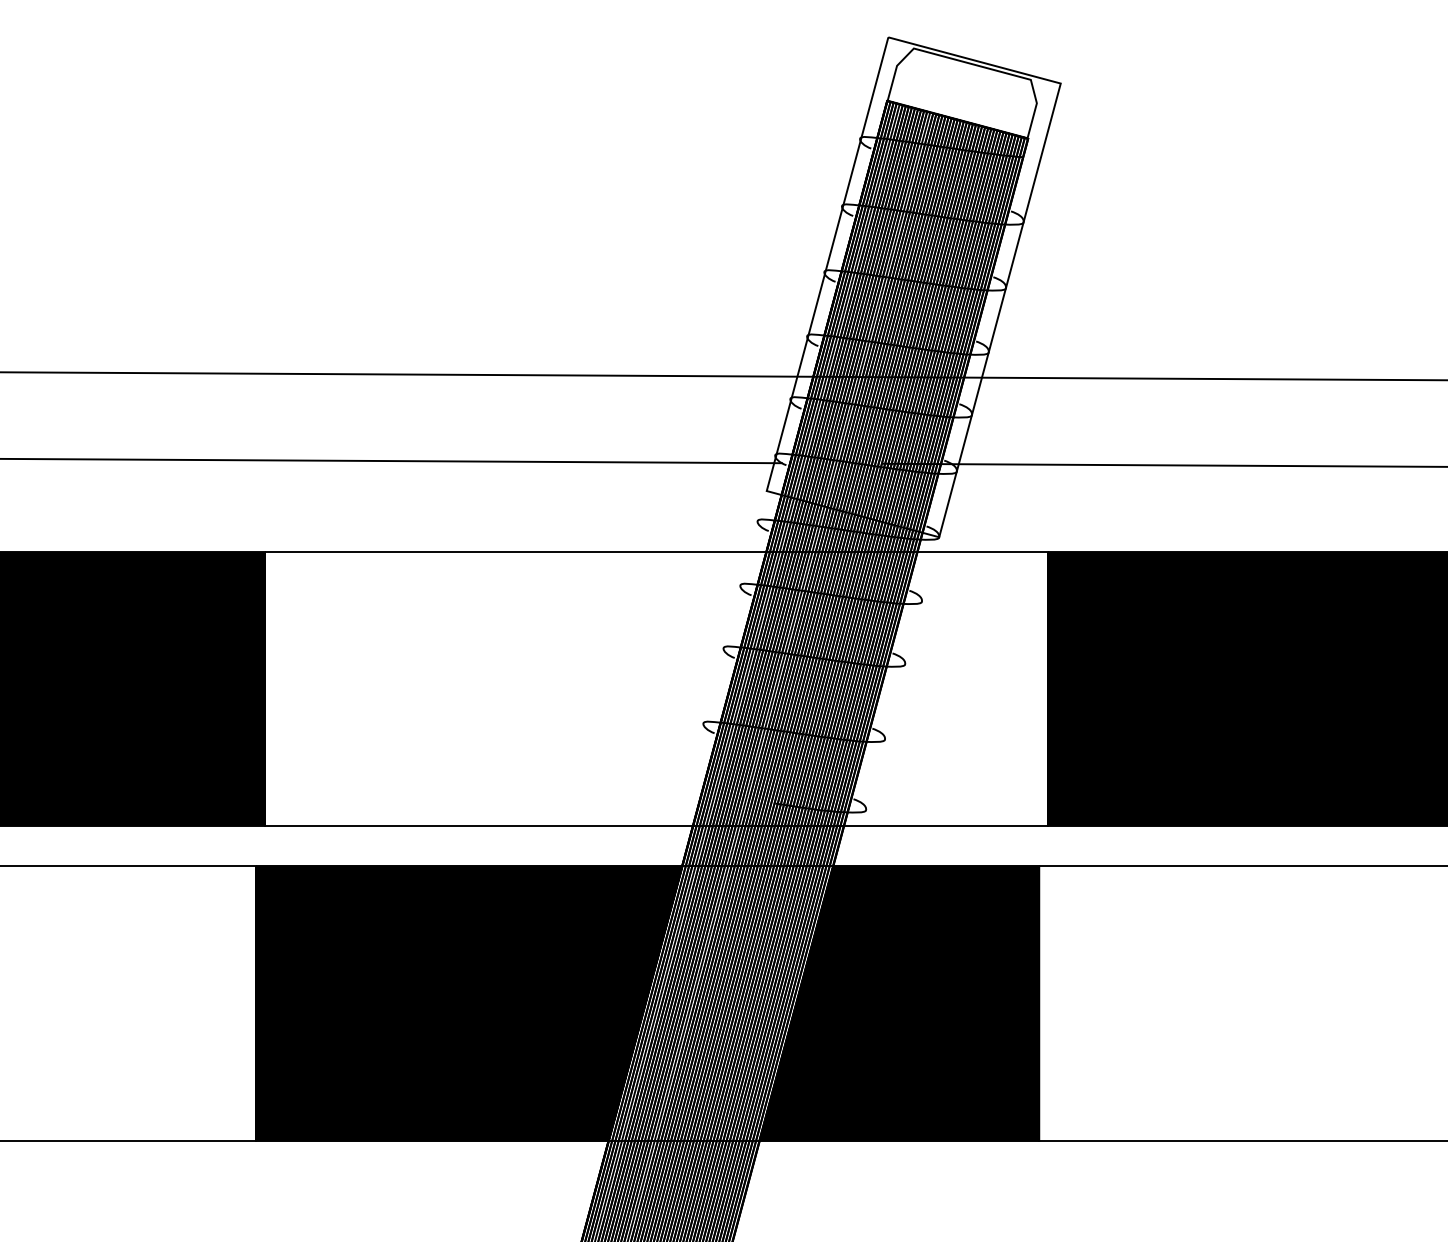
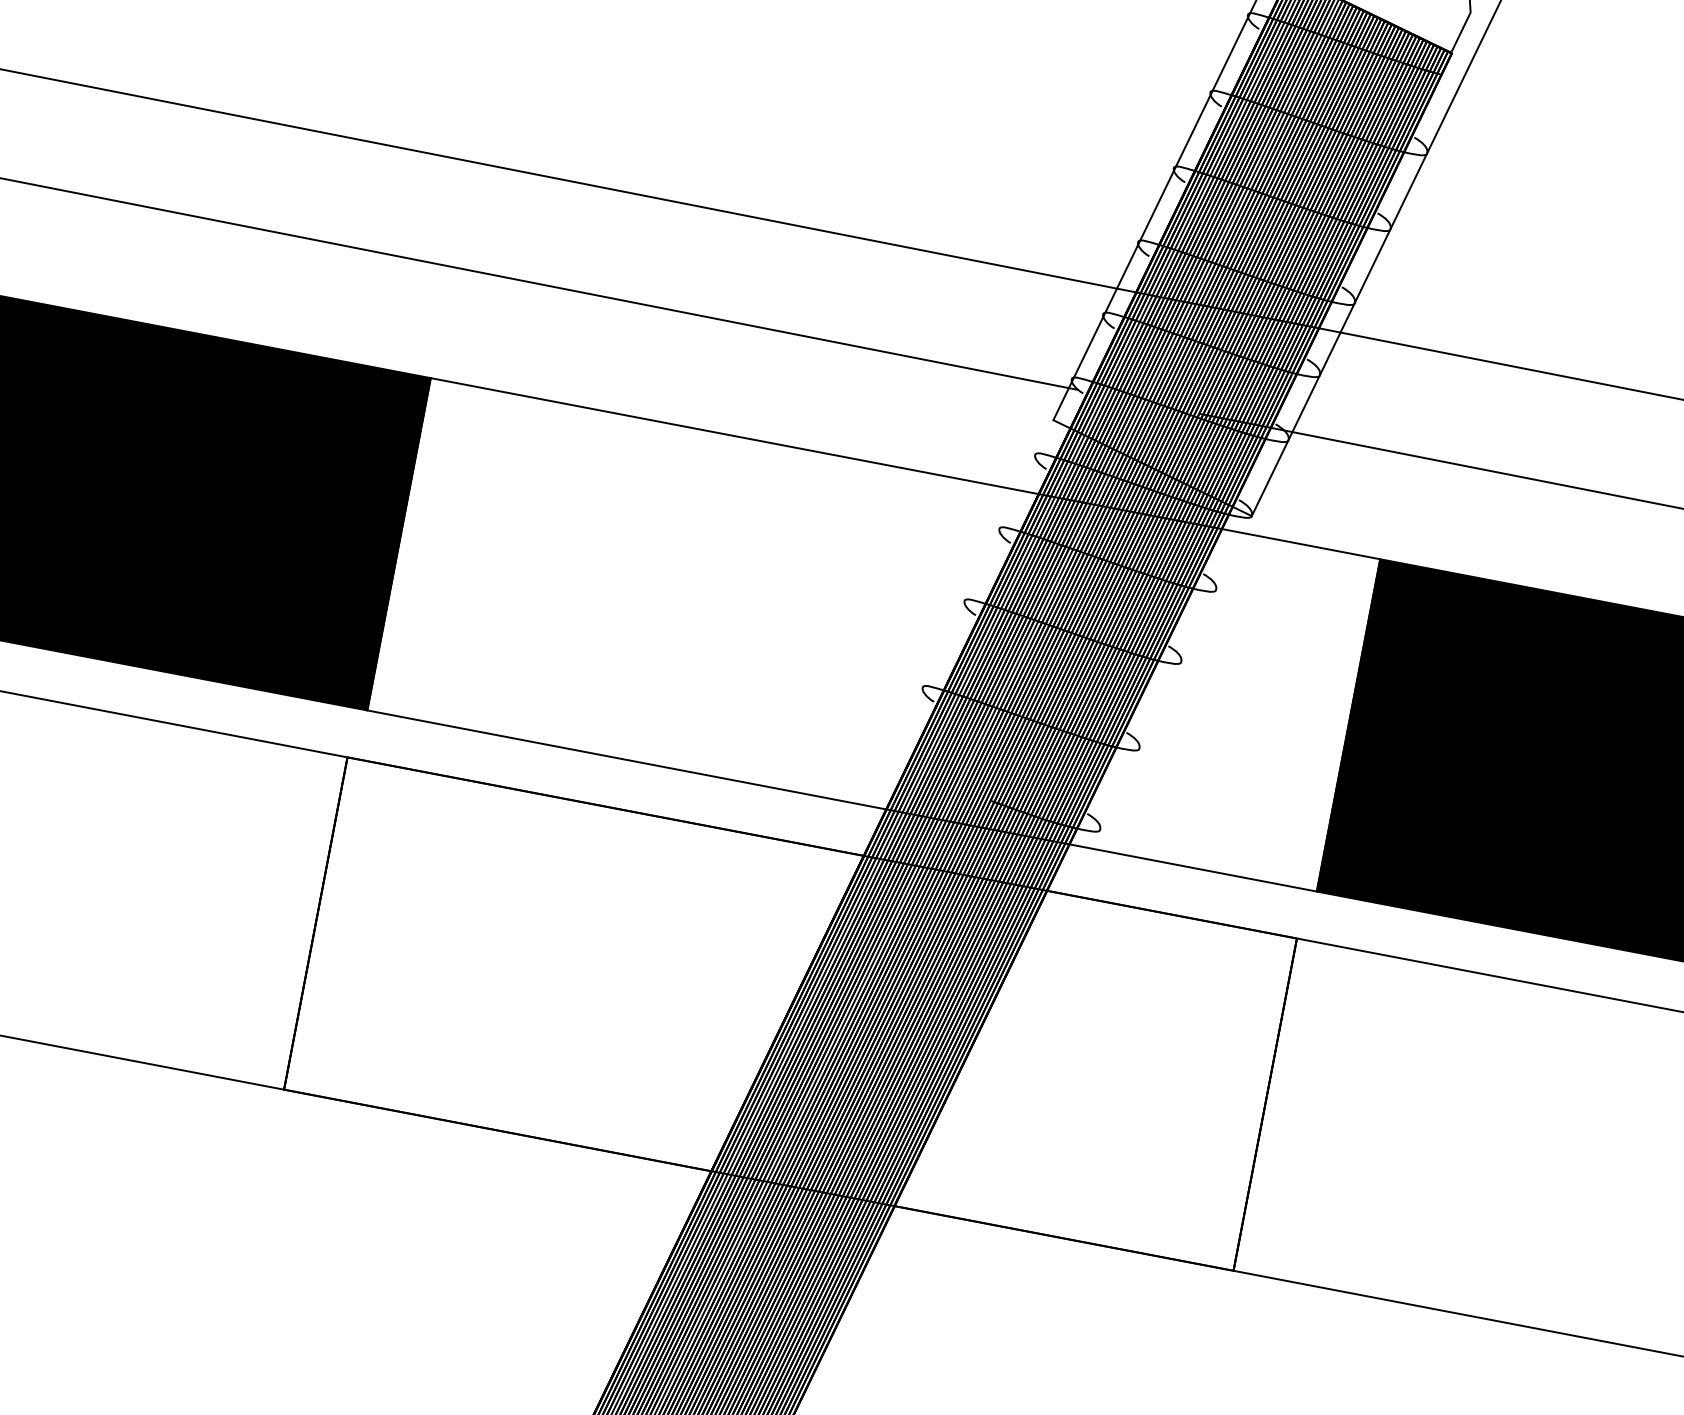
fill: (469, 1003) -> (574, 972), removed
fill: (899, 1003) -> (1095, 1072), removed

